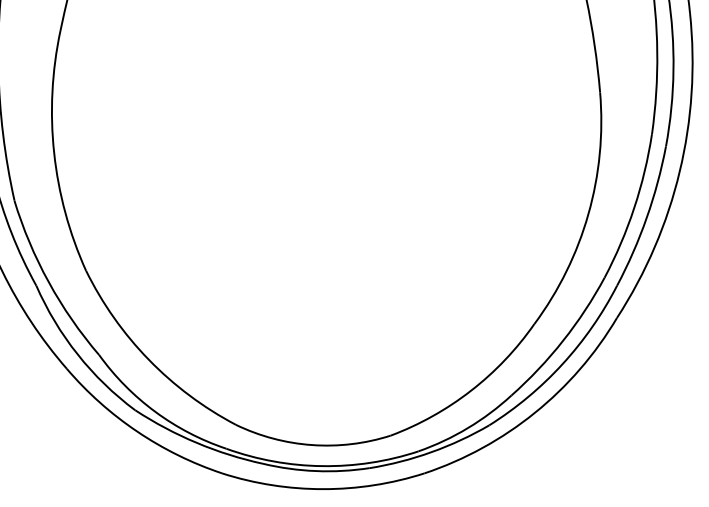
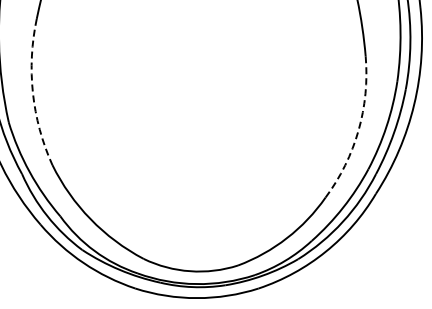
arc: (53, 153) -> (32, 93), solid -> dashed
arc: (588, 214) -> (358, 130), solid -> dashed

